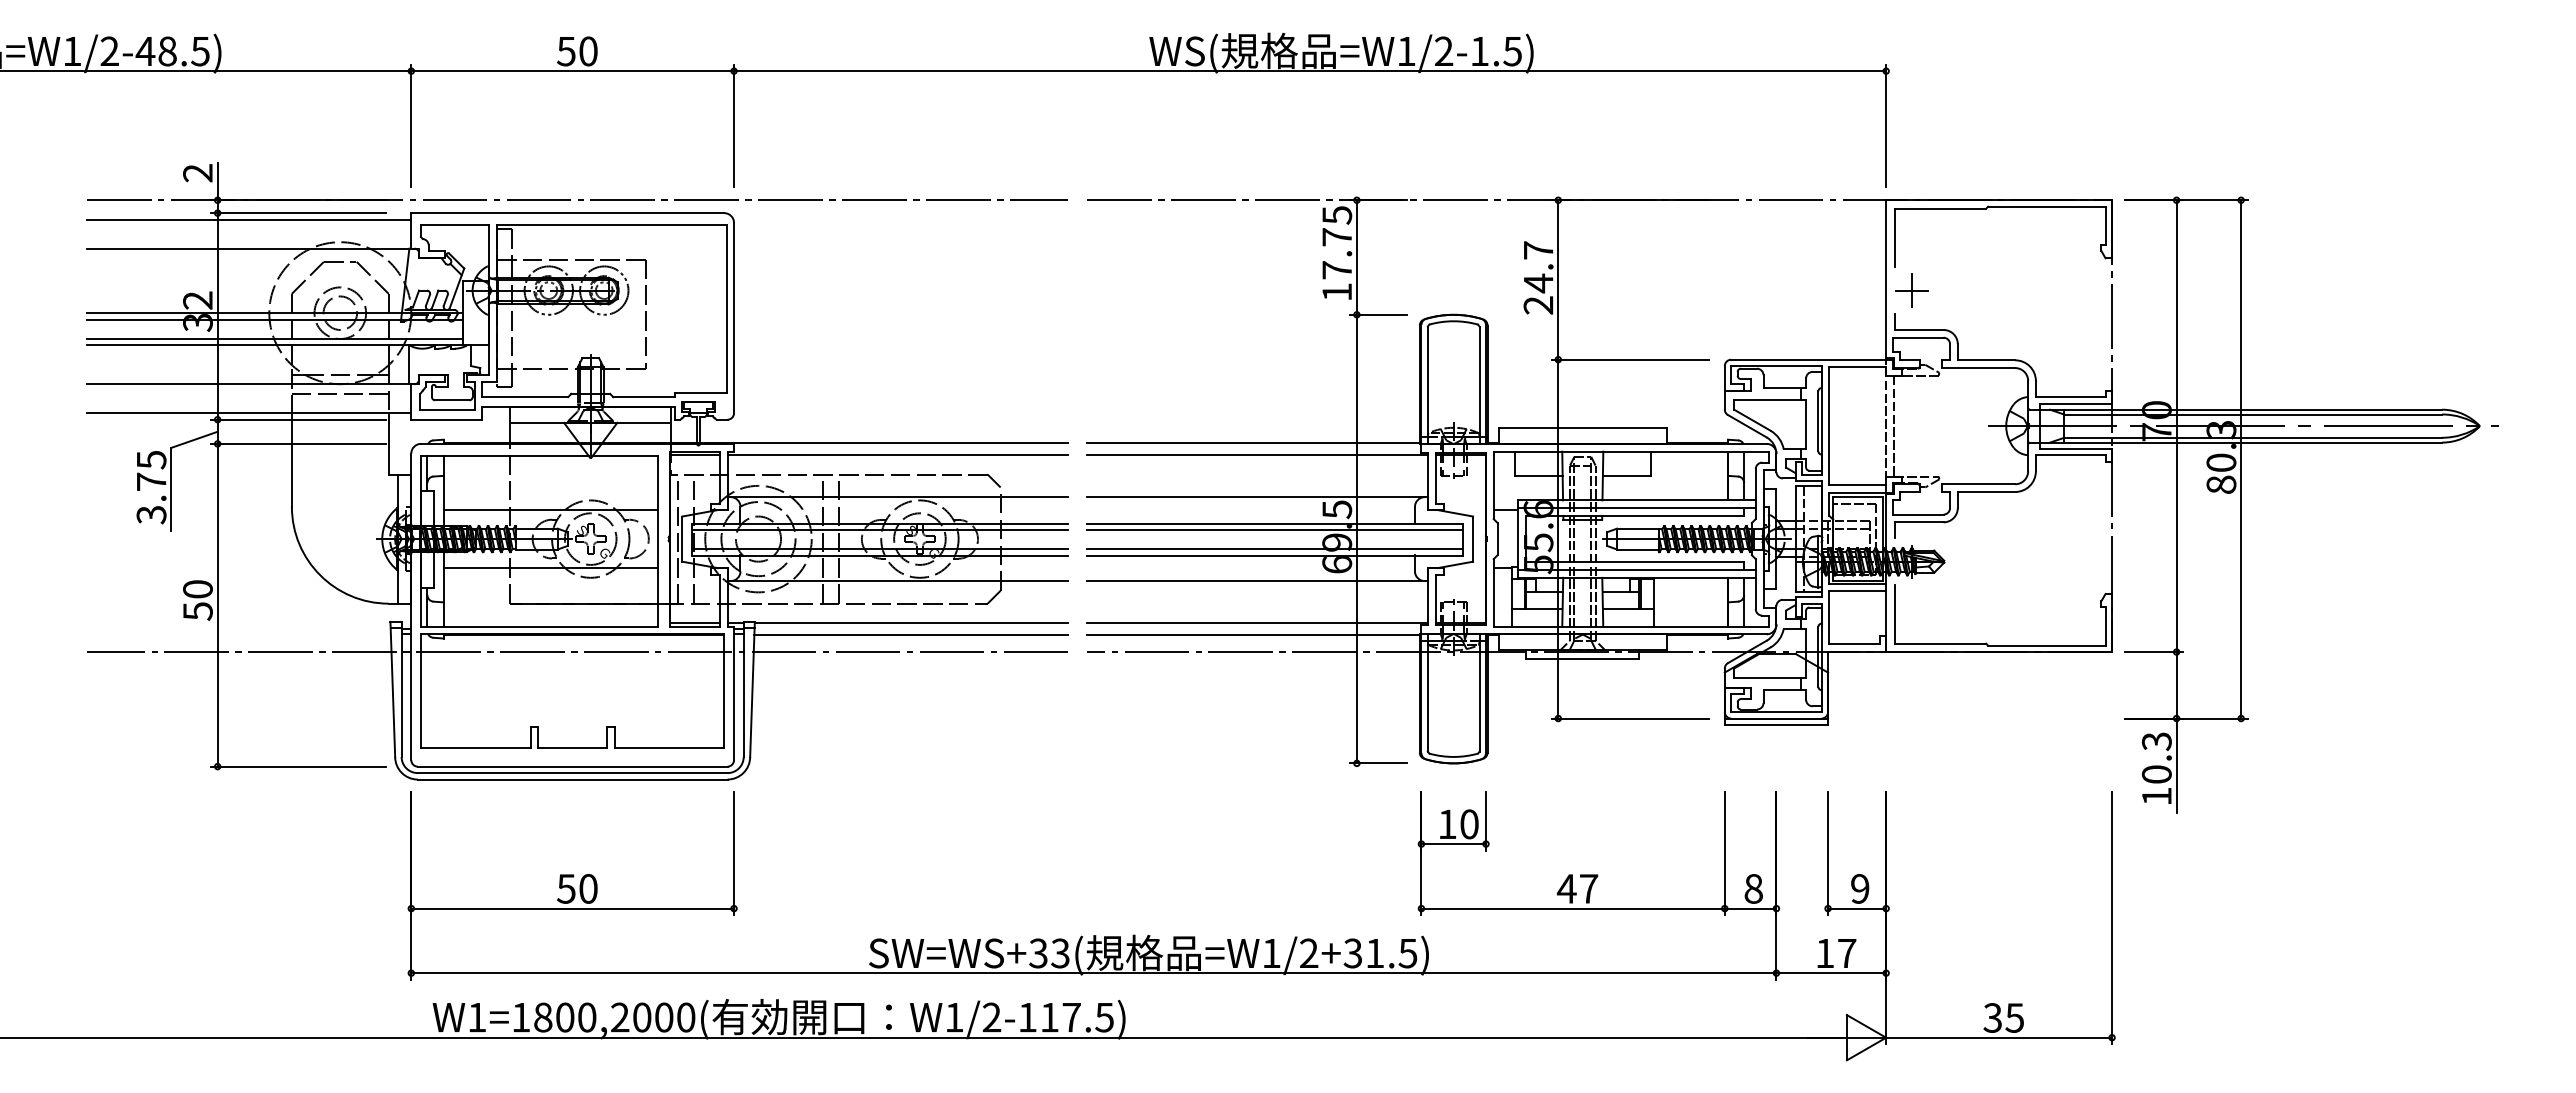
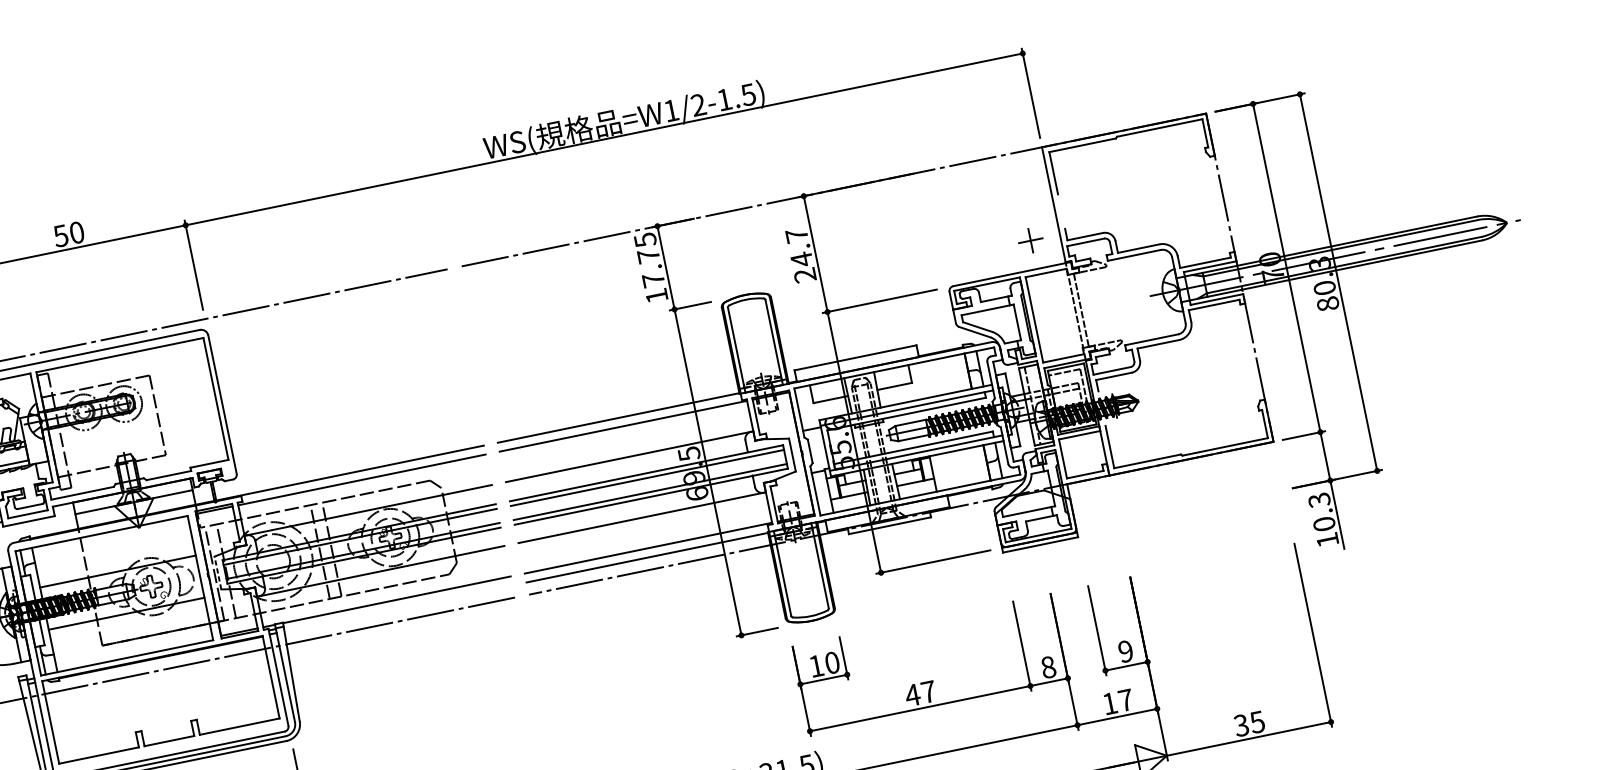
part: (1911, 290) -> (1030, 240), moved
line: (682, 539) -> (218, 573), solid -> dashed
line: (911, 635) -> (398, 608), removed

